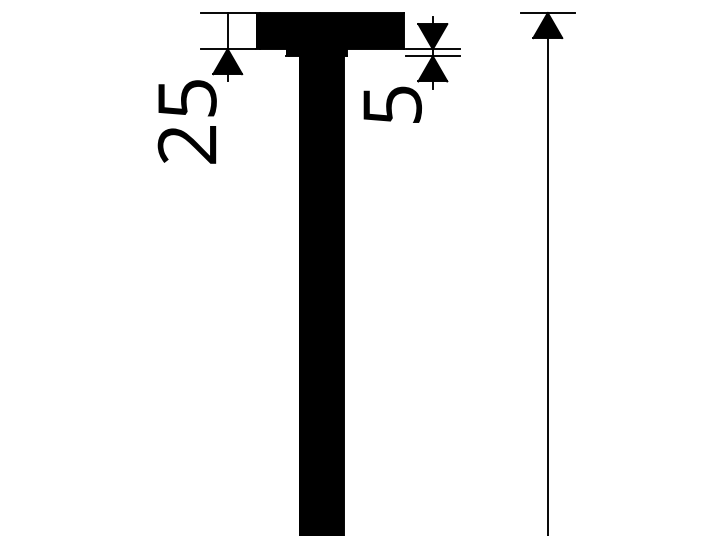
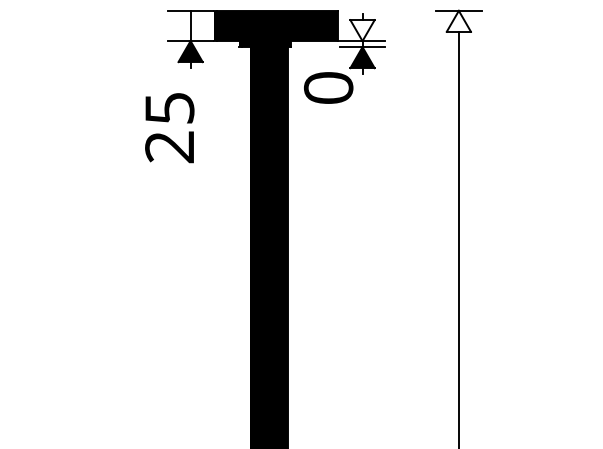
fill: (547, 24) -> (458, 20), removed
fill: (432, 36) -> (362, 30), removed
text: (392, 104) -> (328, 87), 5 -> 0
text: (186, 122) -> (169, 128), moved

